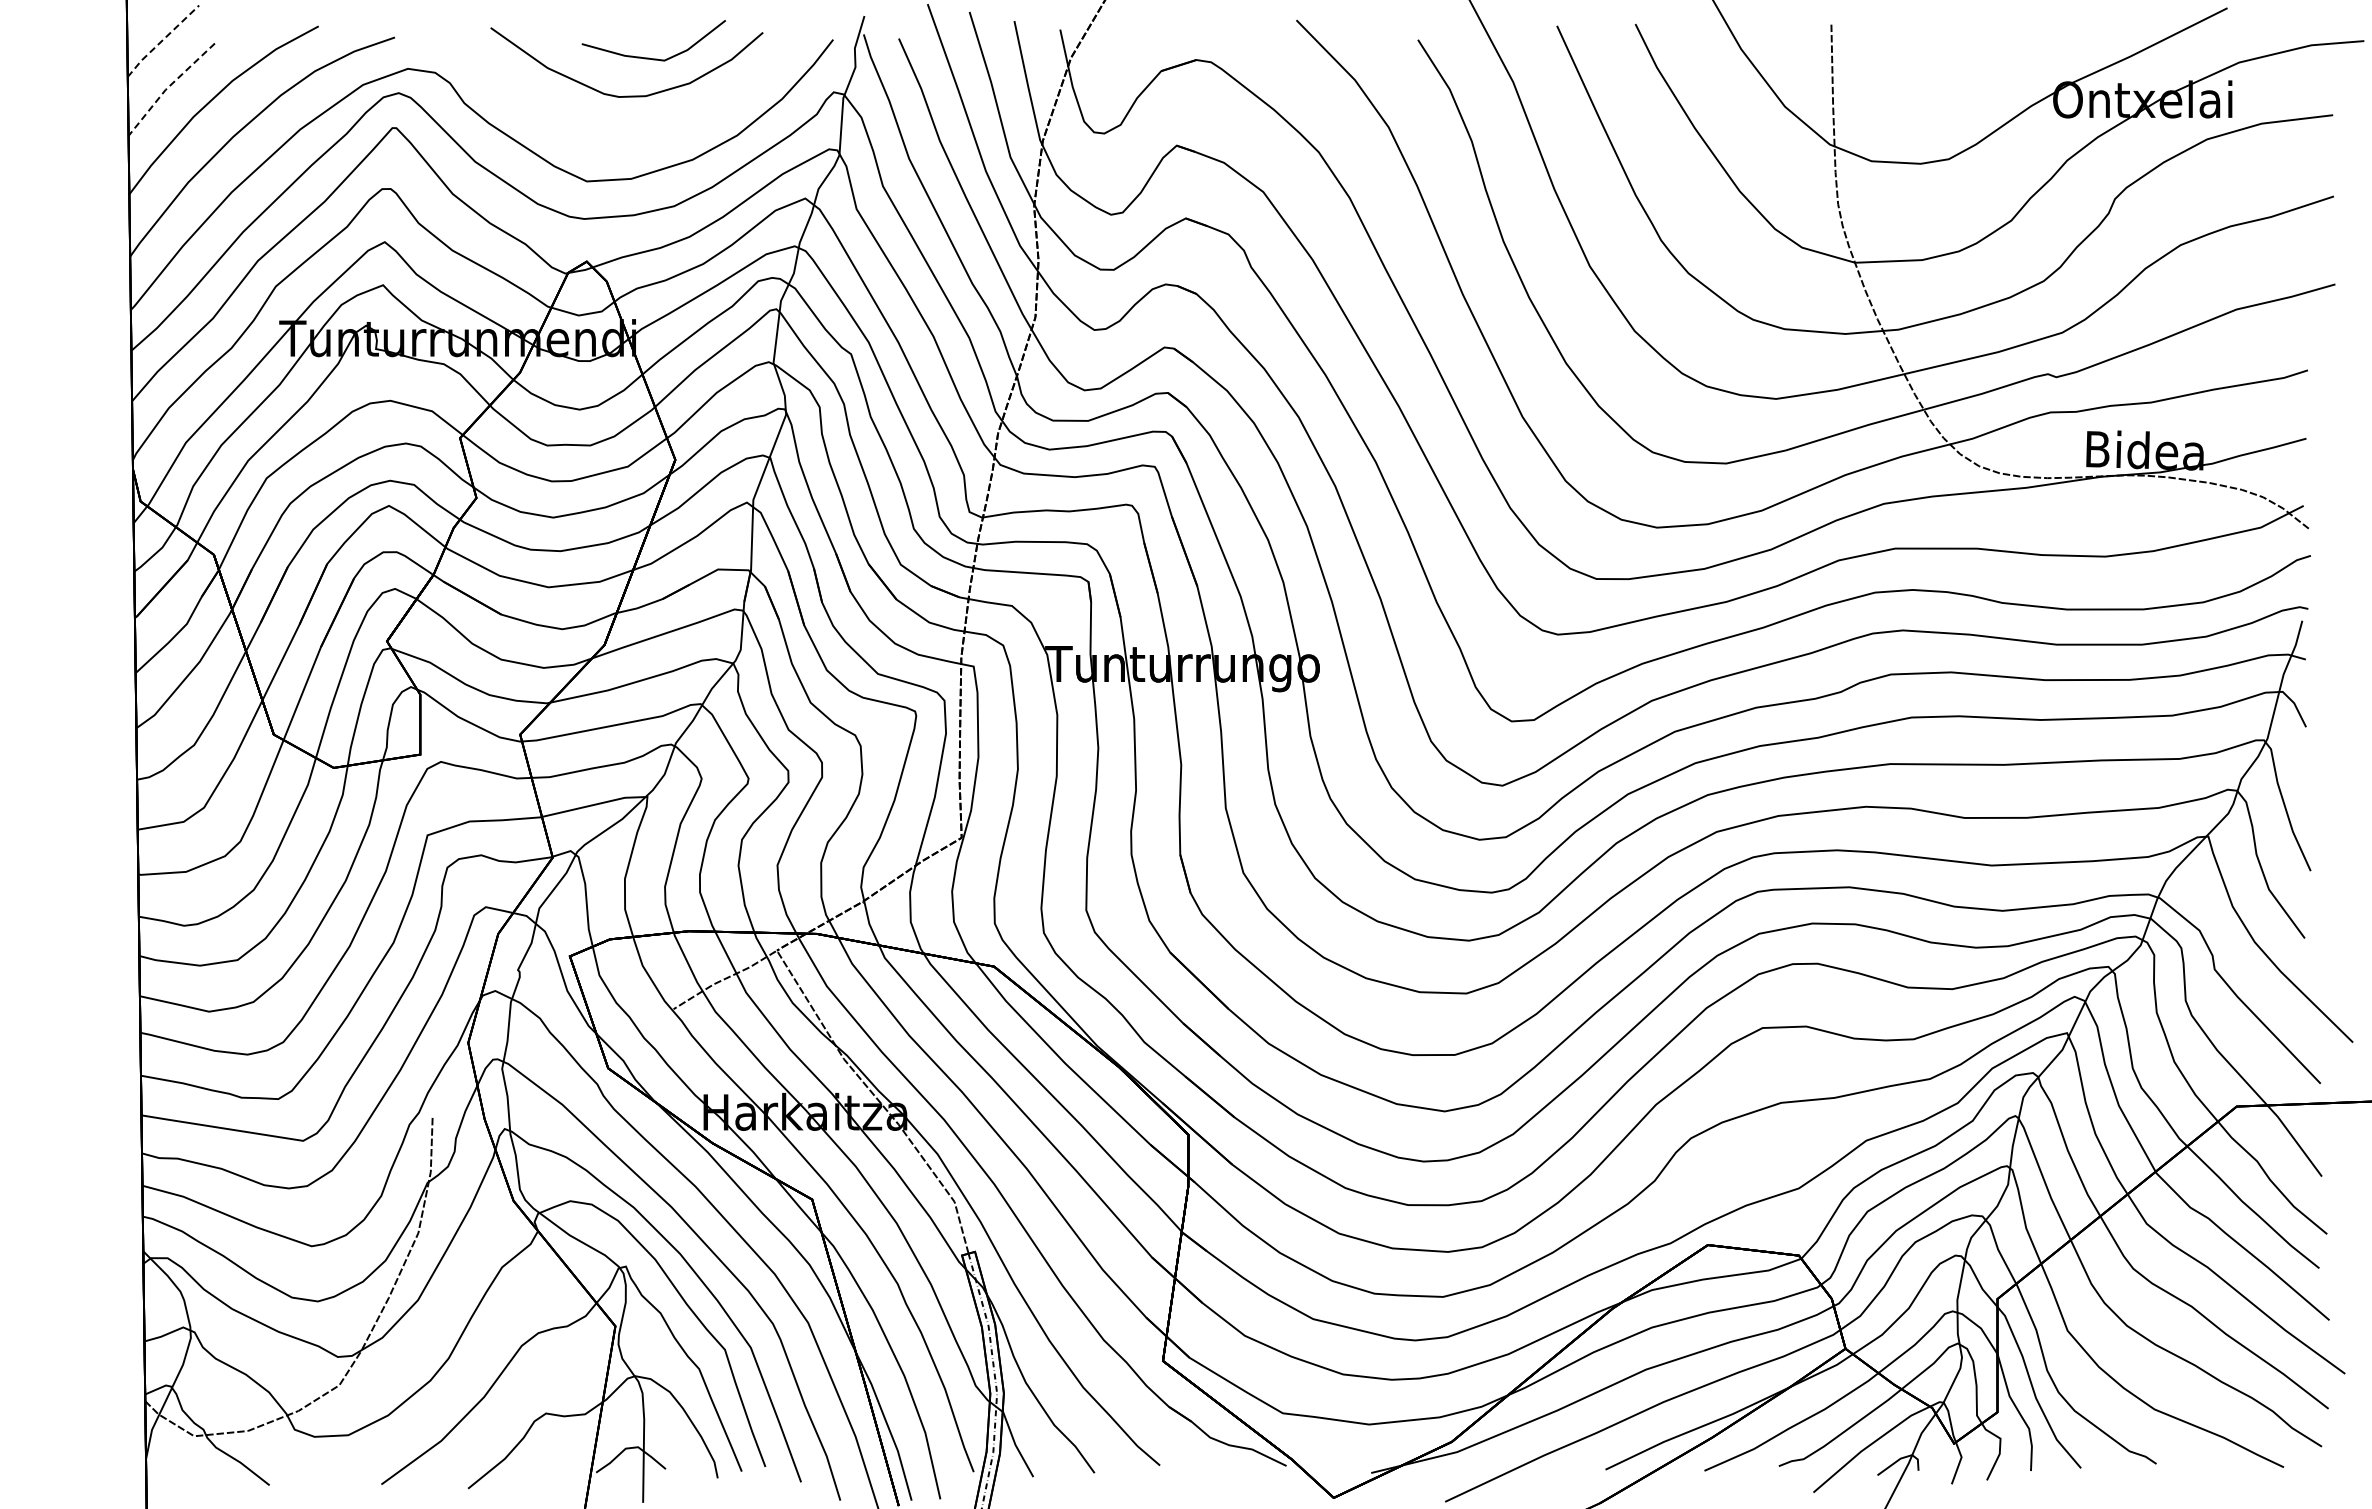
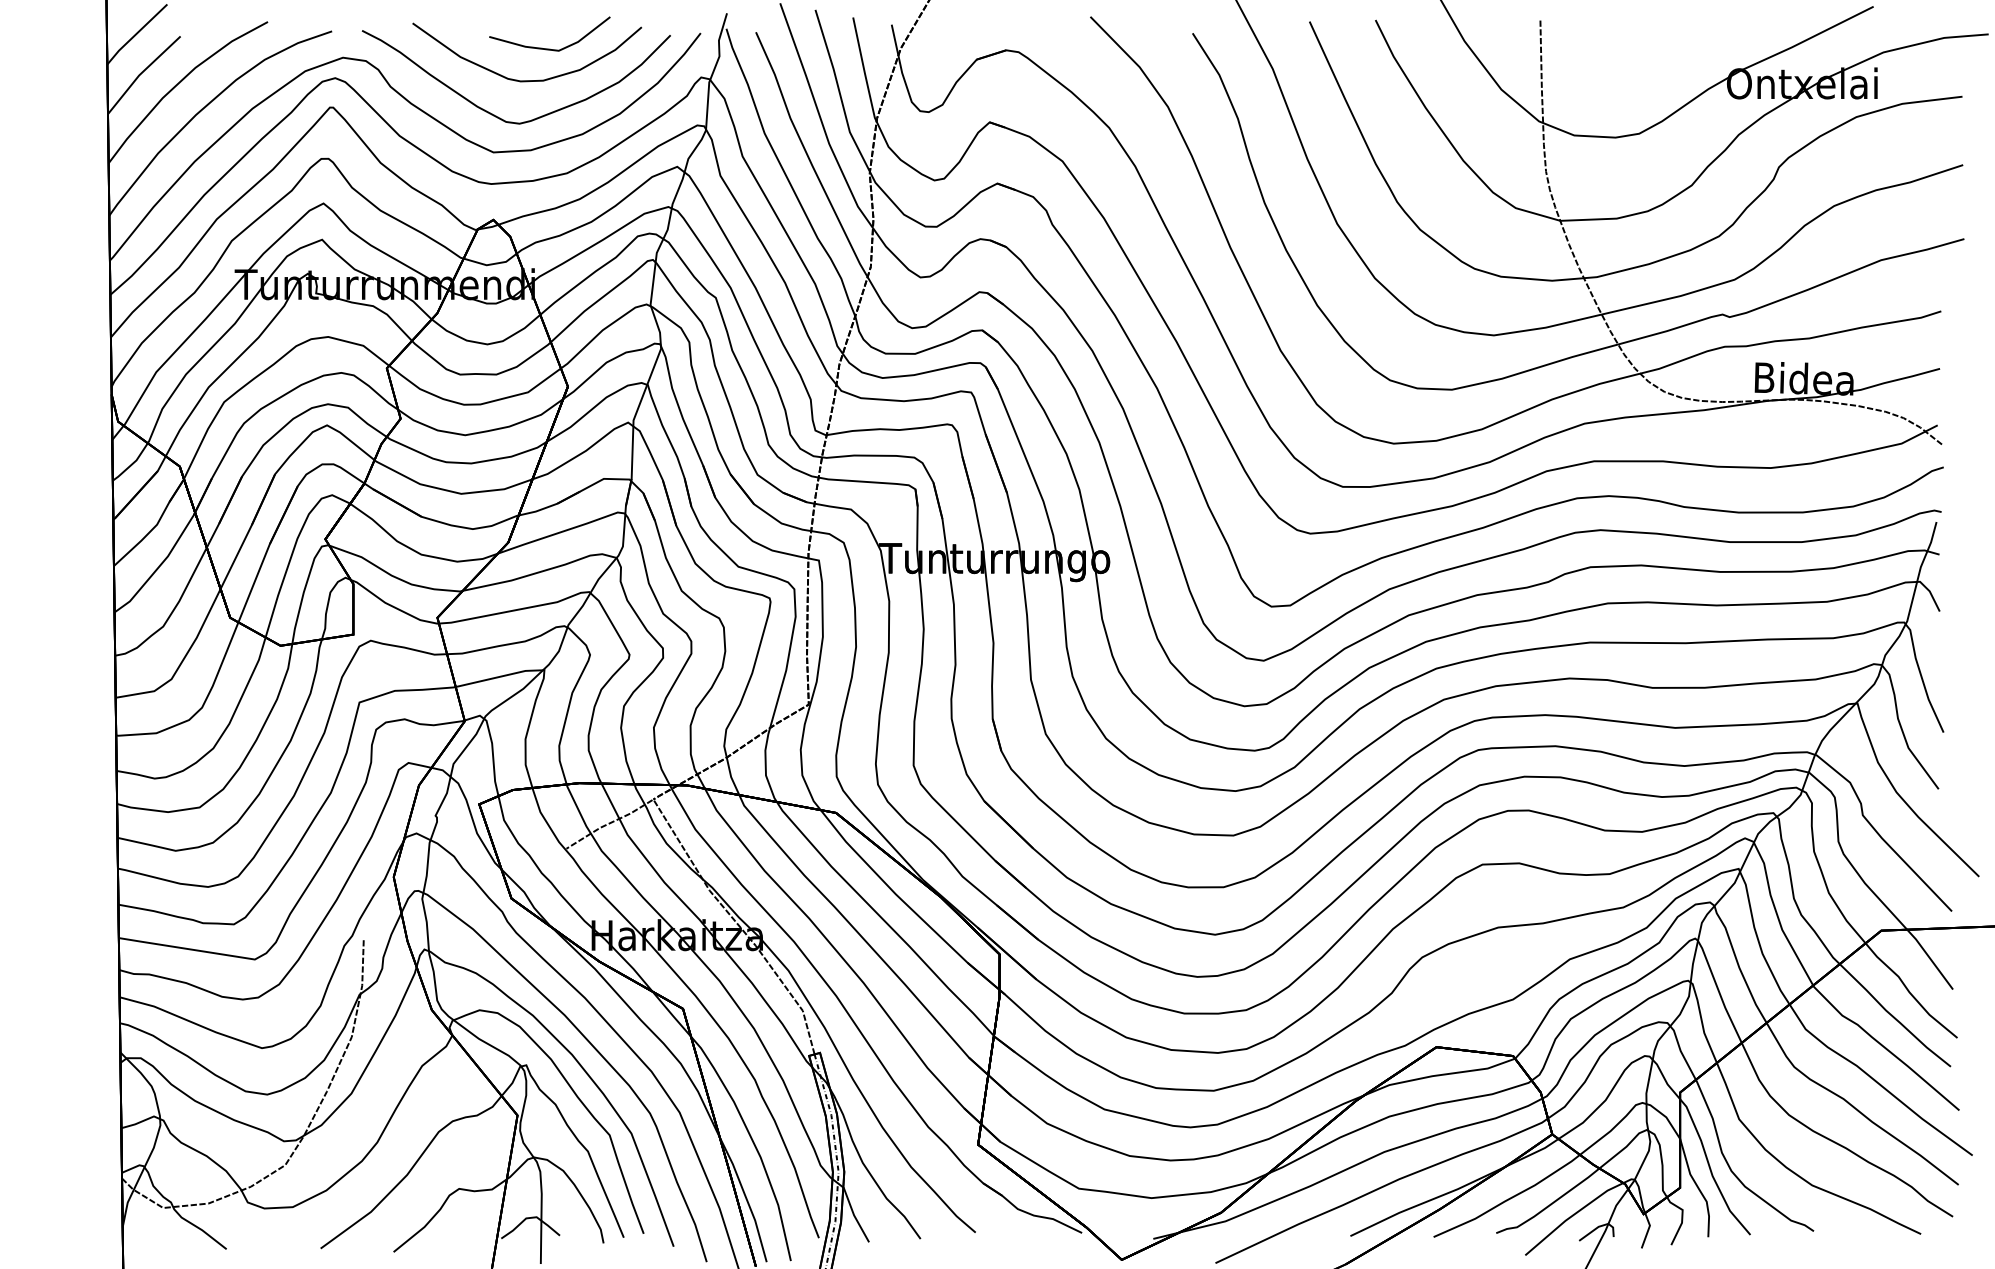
line: (162, 40) -> (136, 33), dashed -> solid
line: (167, 87) -> (140, 73), dashed -> solid
curve: (591, 138) -> (497, 116), added

